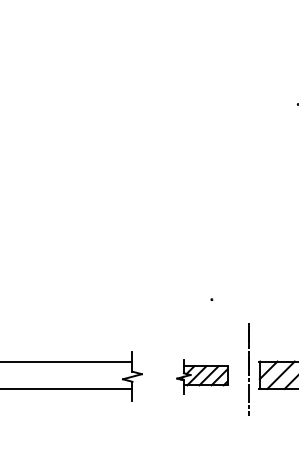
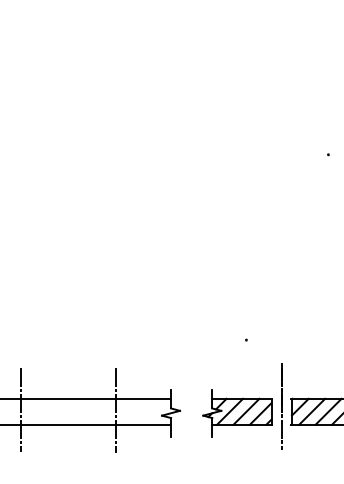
line: (73, 373) -> (115, 410), added
part: (202, 376) -> (237, 413), size x1.43

